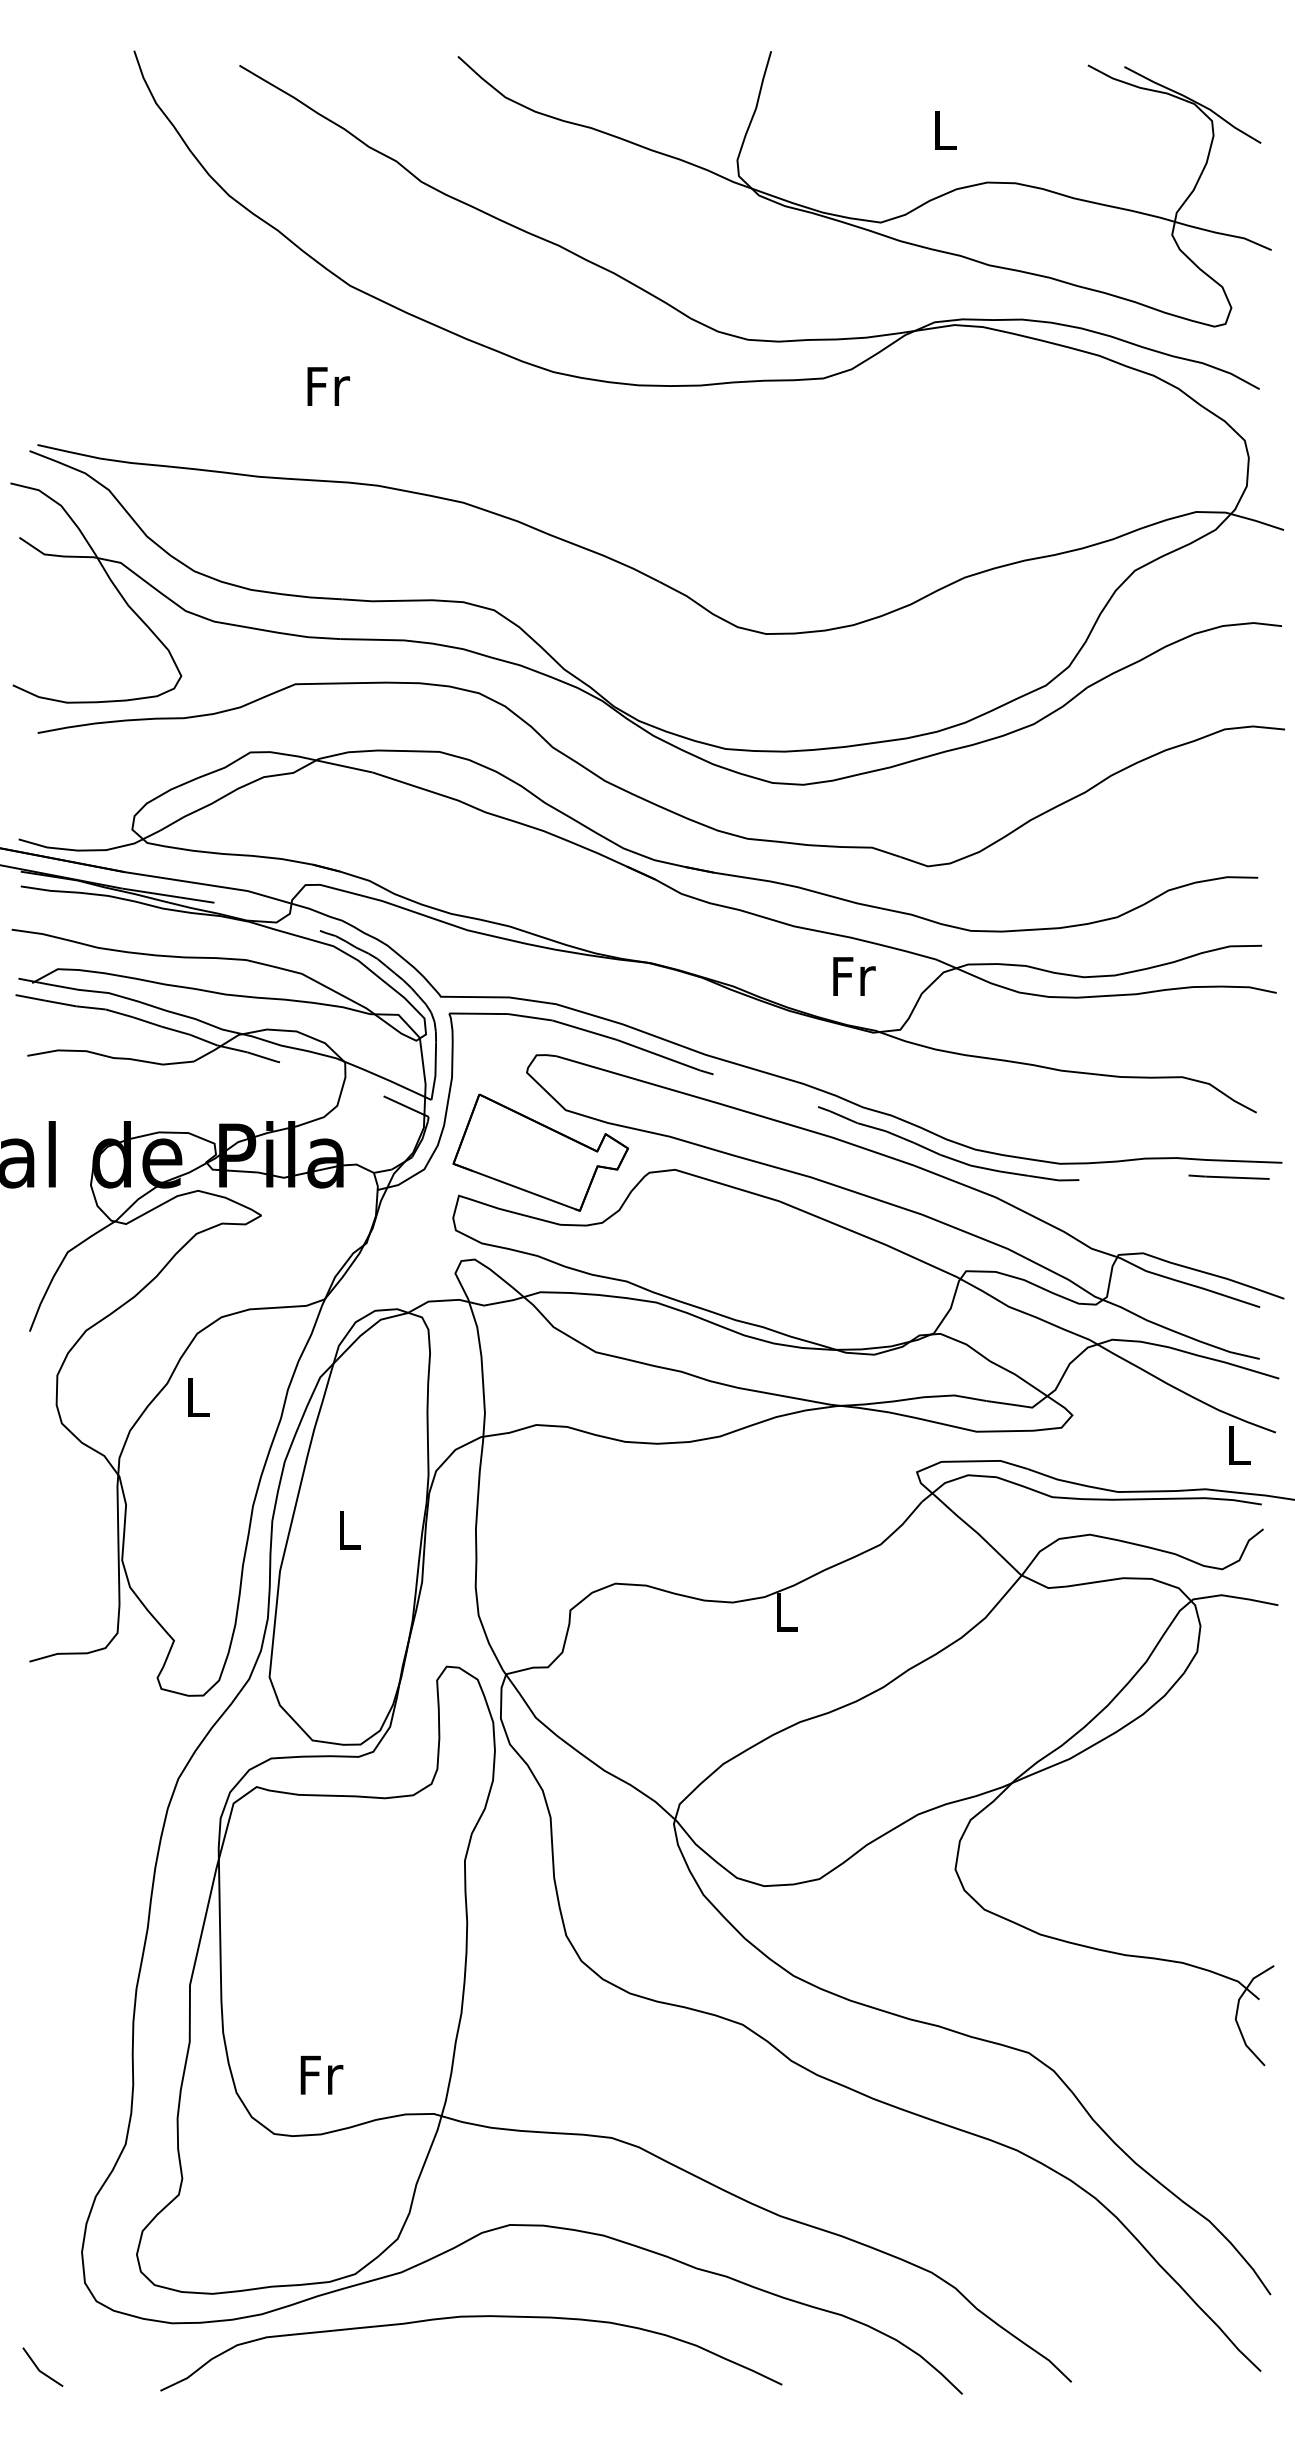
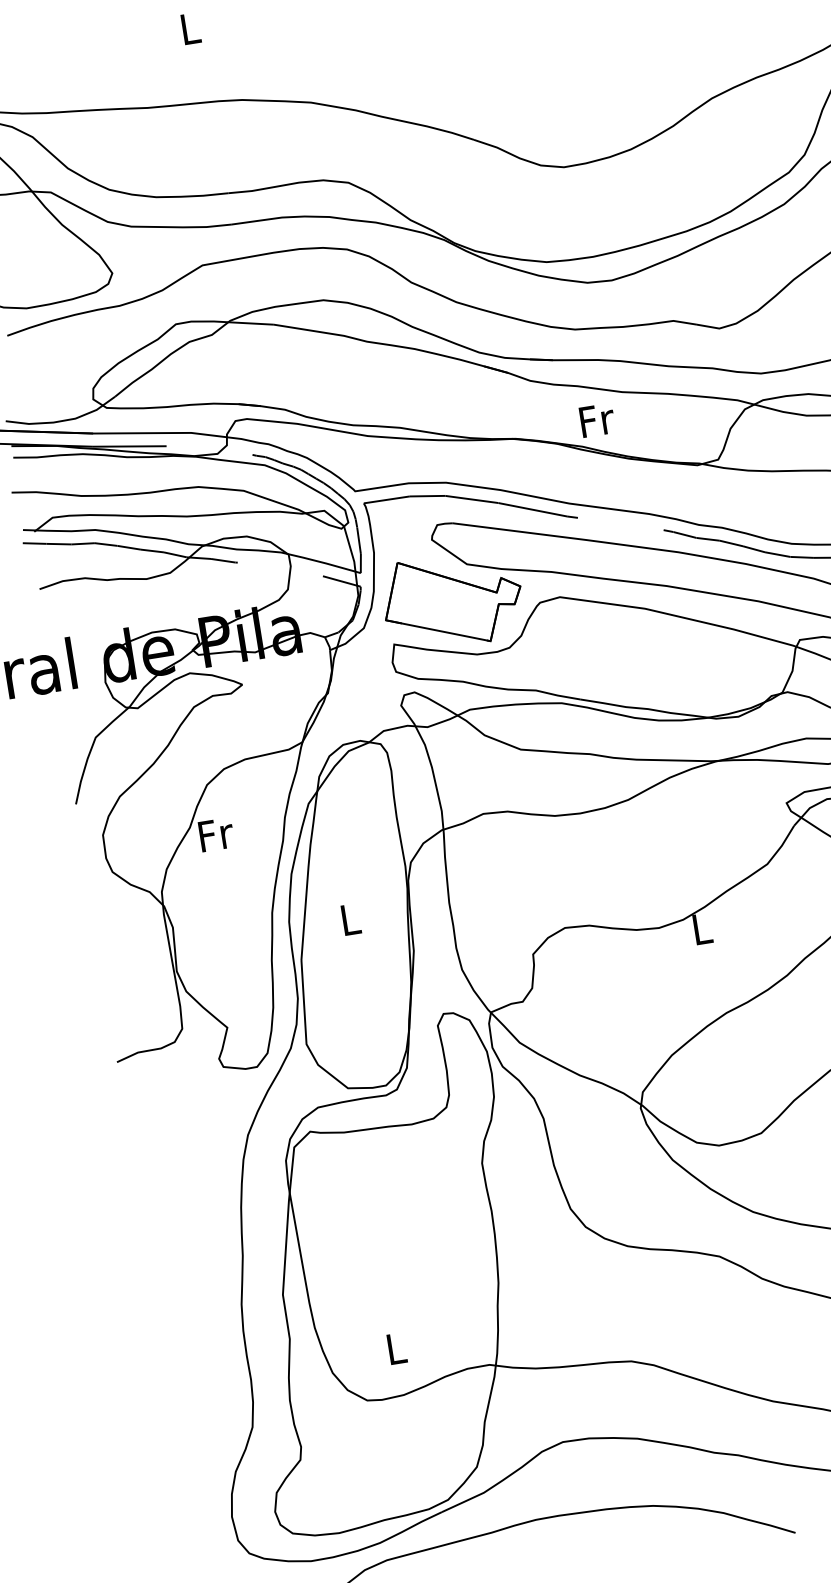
text: (328, 386) -> (191, 28), Fr -> L
text: (854, 976) -> (597, 420), moved
text: (199, 1397) -> (216, 834), L -> Fr
text: (321, 2074) -> (396, 1348), Fr -> L

